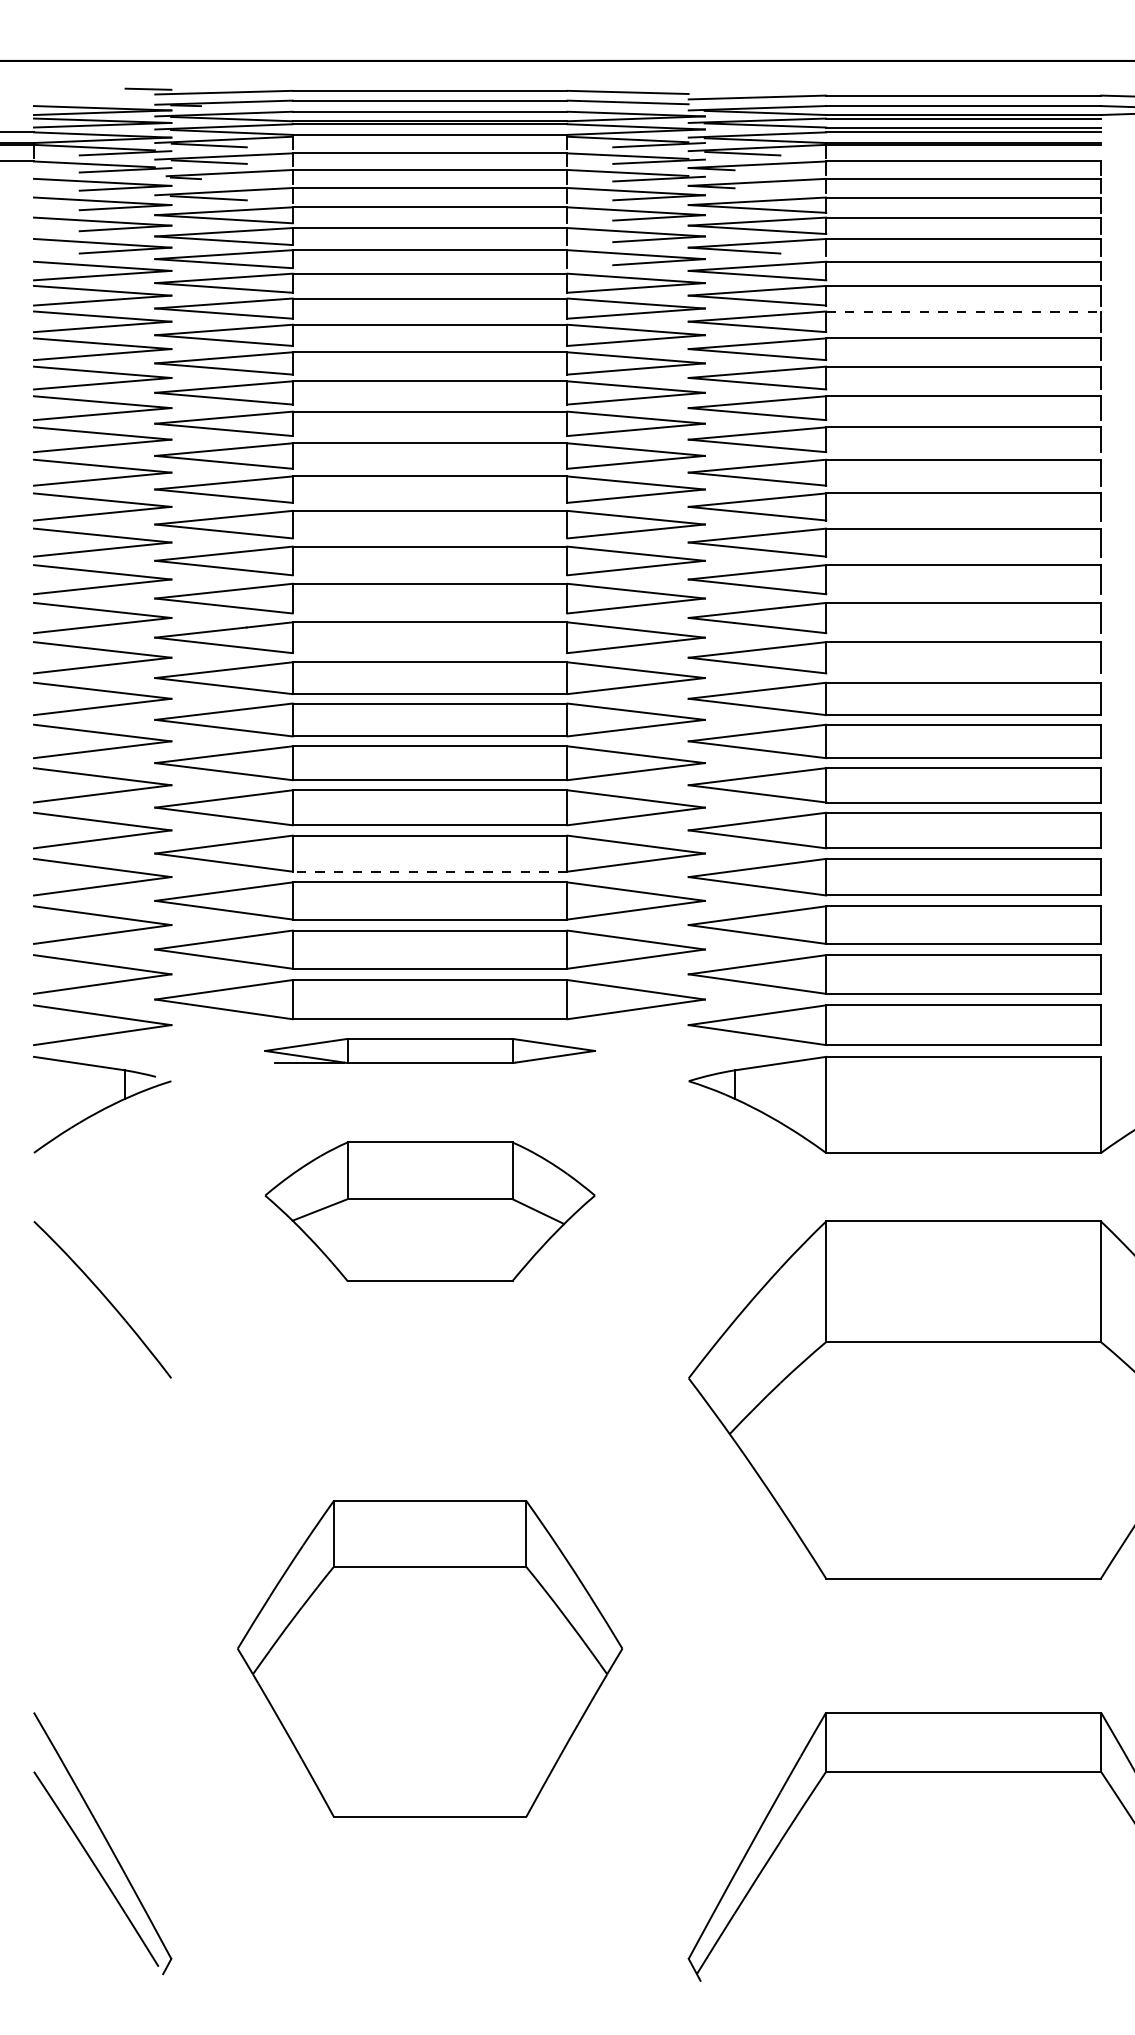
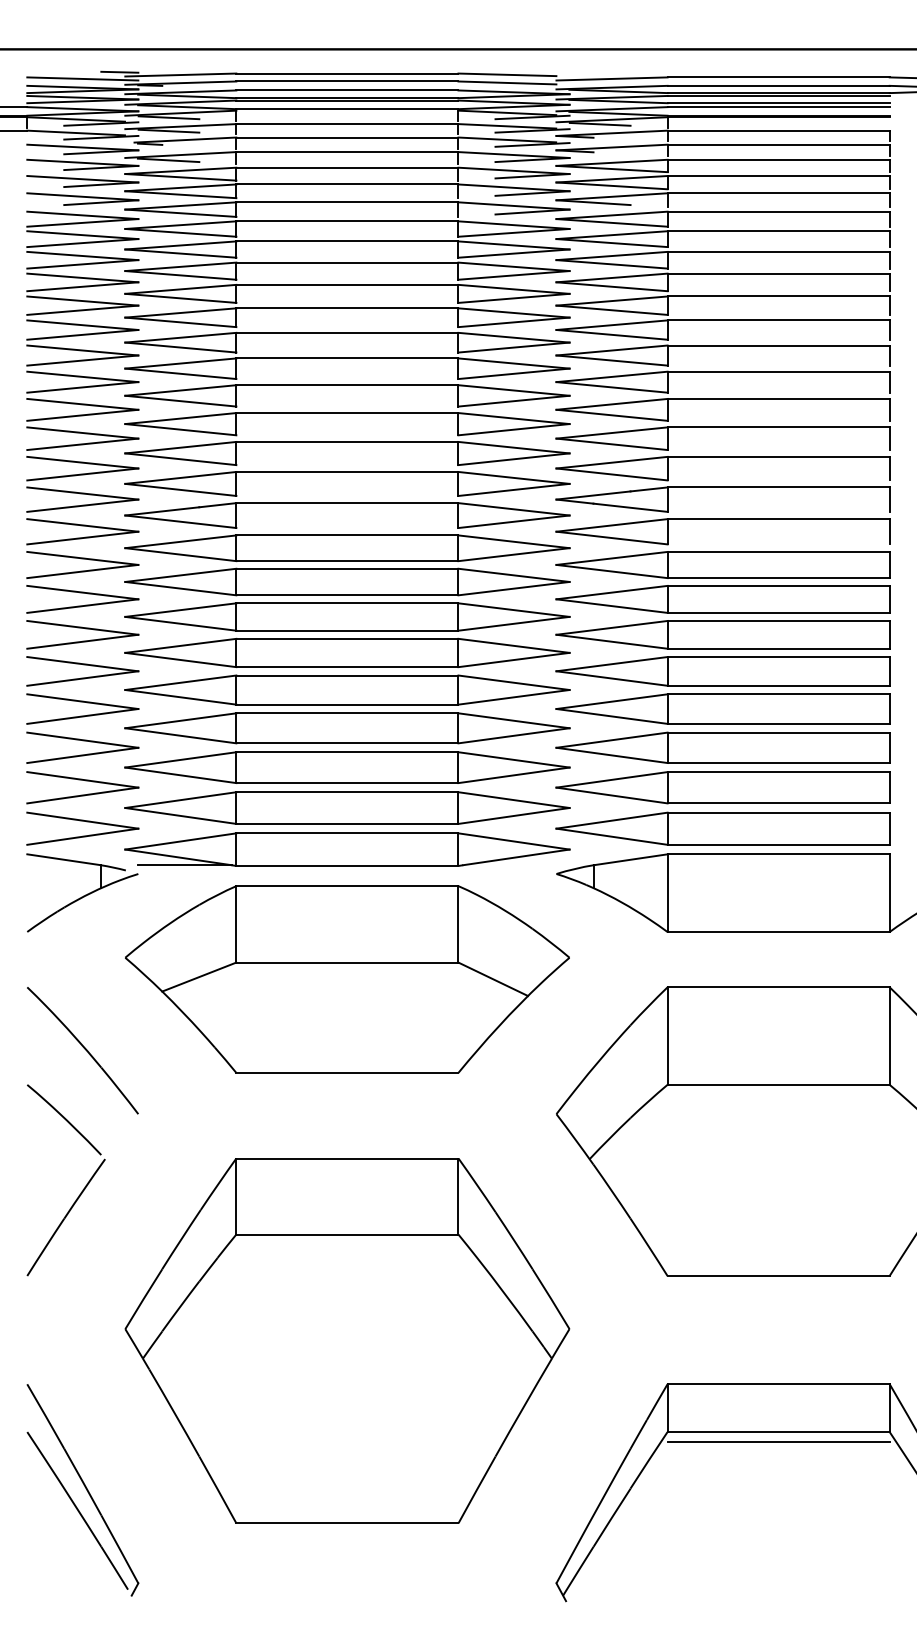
line: (102, 96) -> (82, 78), added
line: (964, 311) -> (779, 251), dashed -> solid
line: (428, 871) -> (346, 704), dashed -> solid
part: (430, 1050) -> (347, 849), size x1.67
part: (430, 1211) -> (347, 979), size x1.67
part: (99, 1475) -> (80, 1192), added
part: (430, 1658) -> (347, 1340), size x1.43
line: (963, 1783) -> (778, 1441), added

